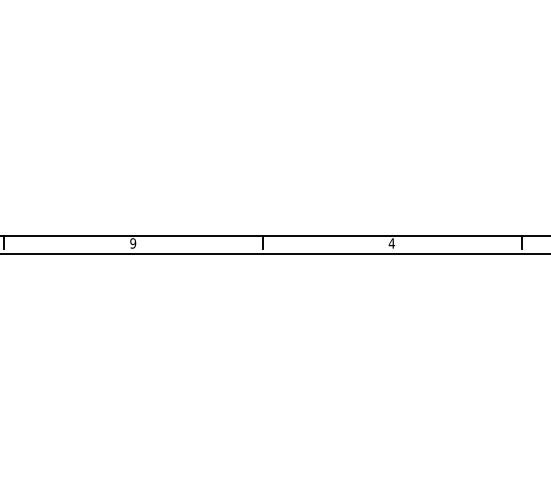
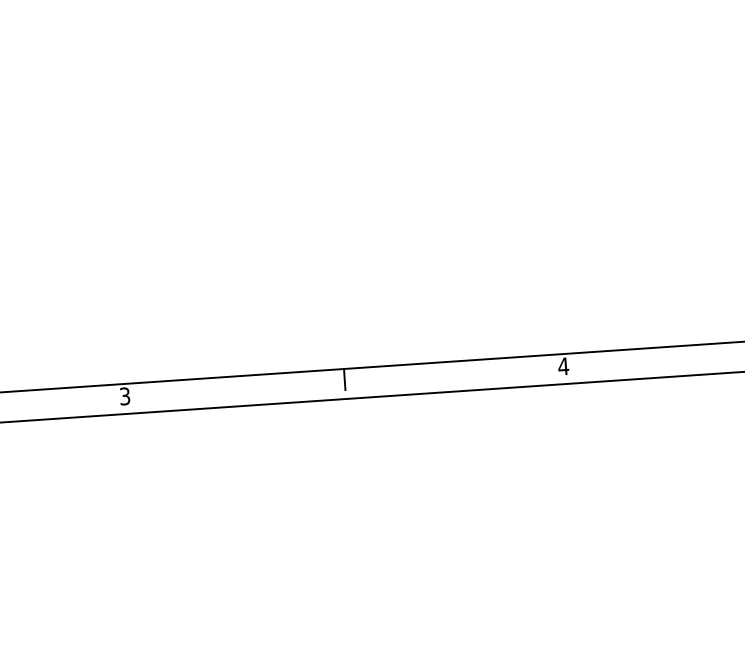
text: (133, 243) -> (125, 396), 9 -> 3

